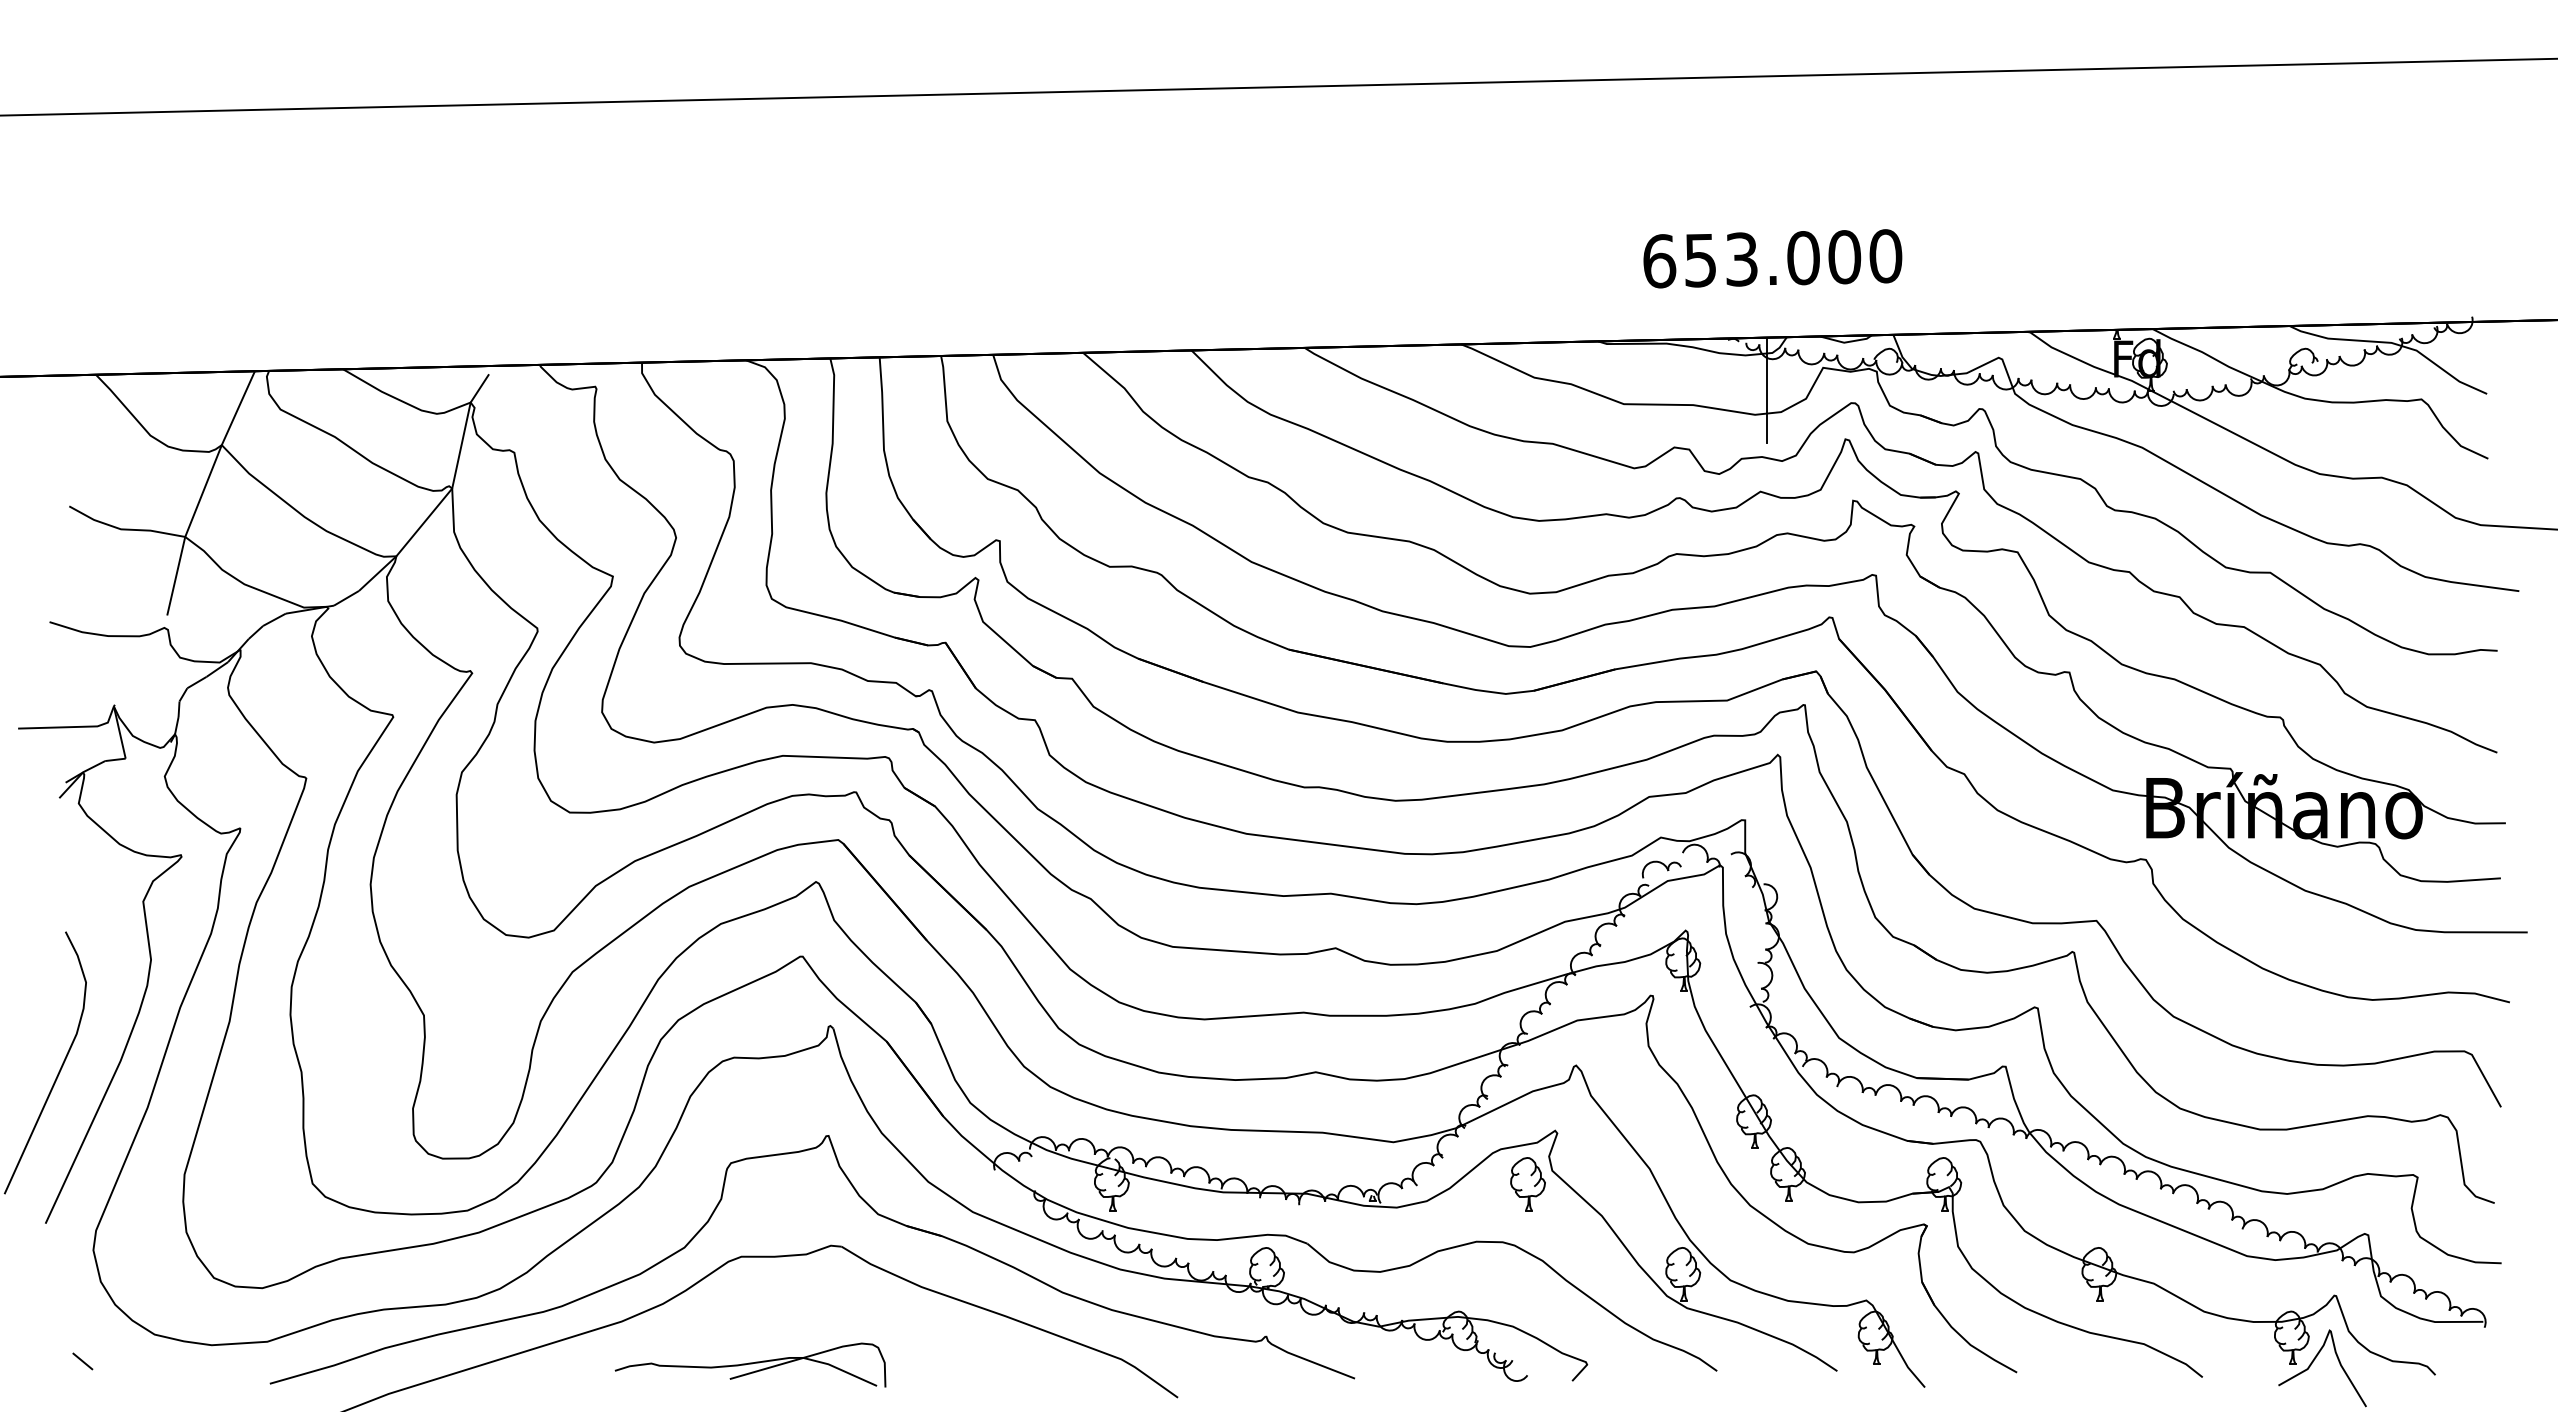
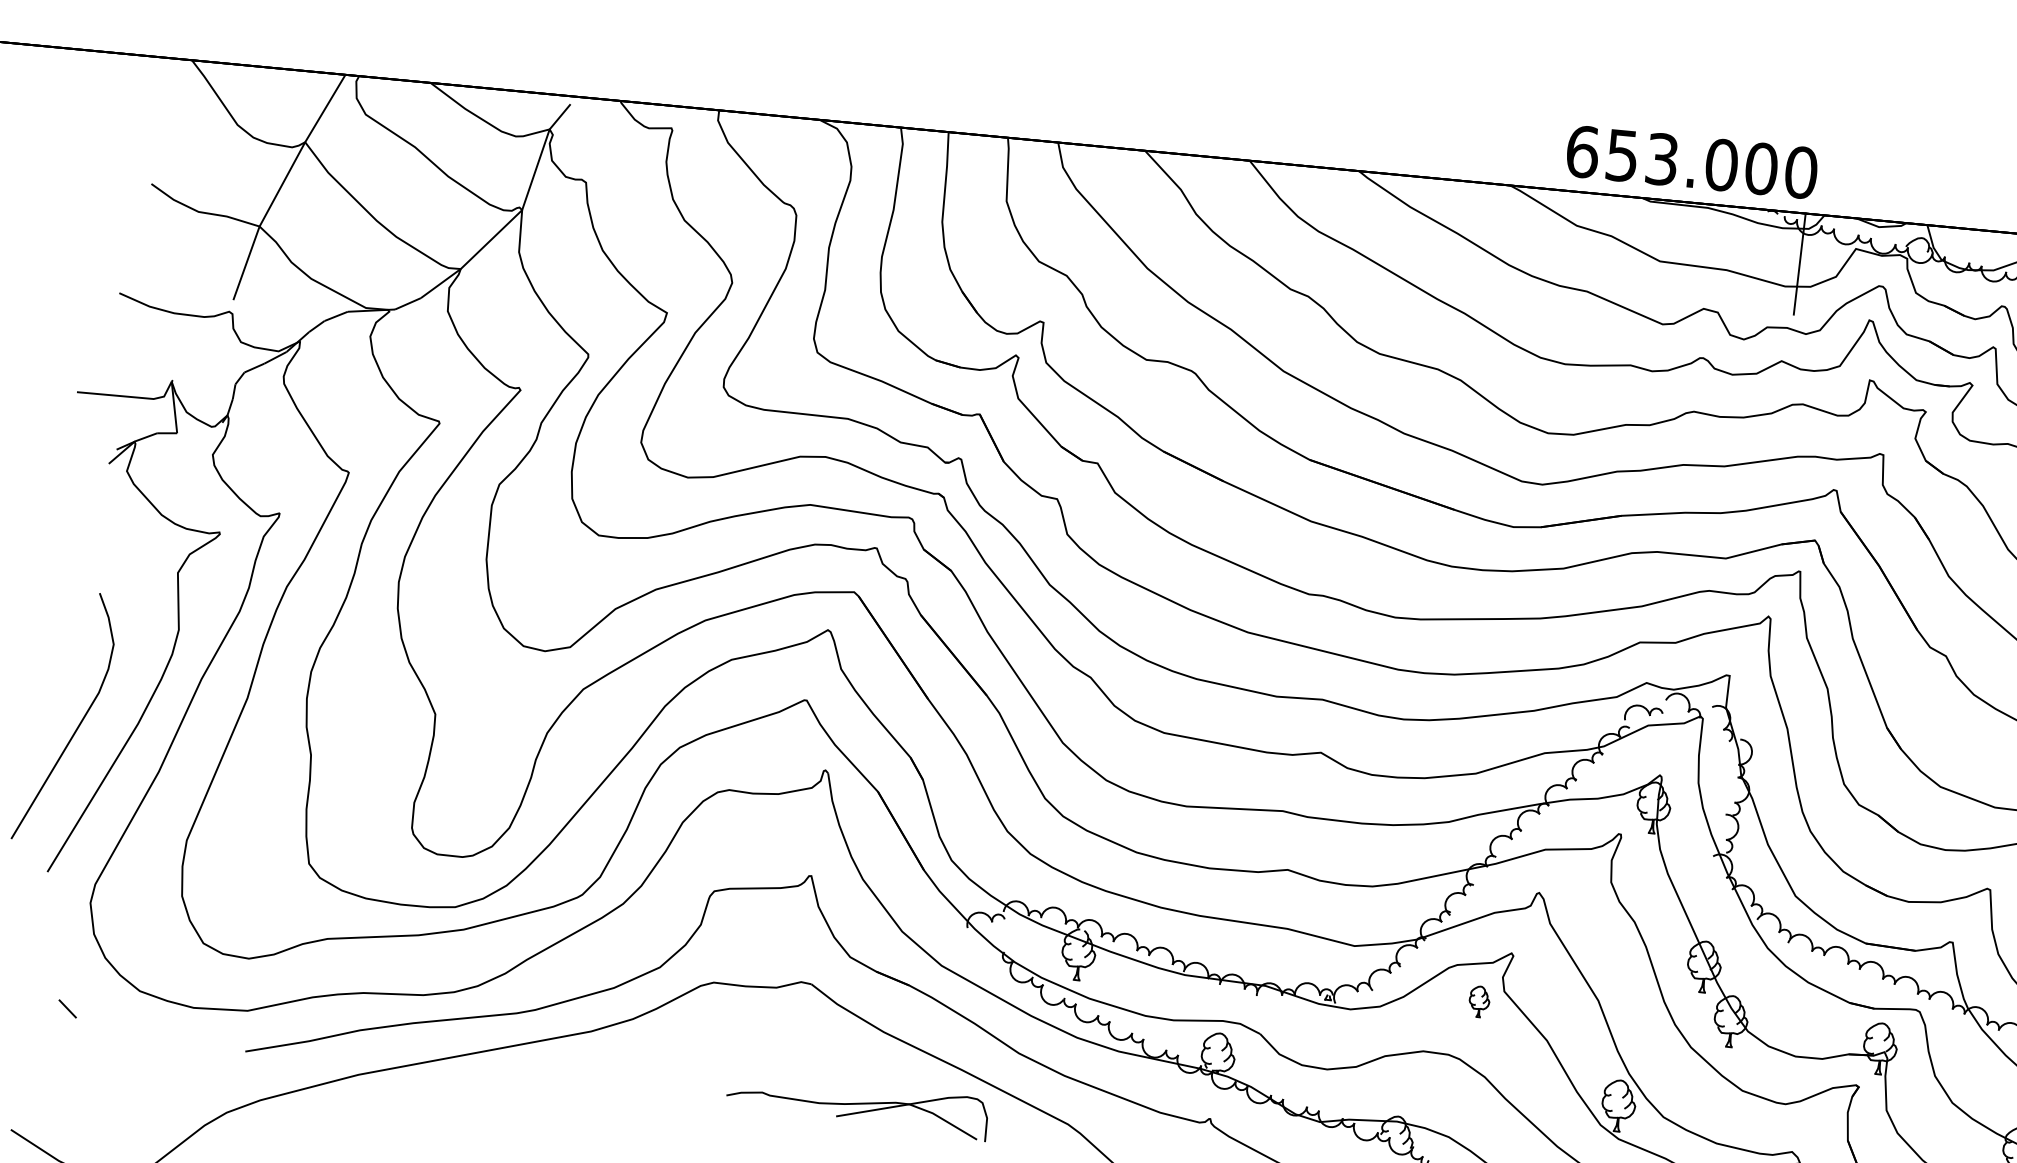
text: (1772, 258) -> (1691, 161), moved
part: (1527, 1184) -> (1478, 1001), size x0.6
part: (750, 1364) -> (857, 1104), moved

